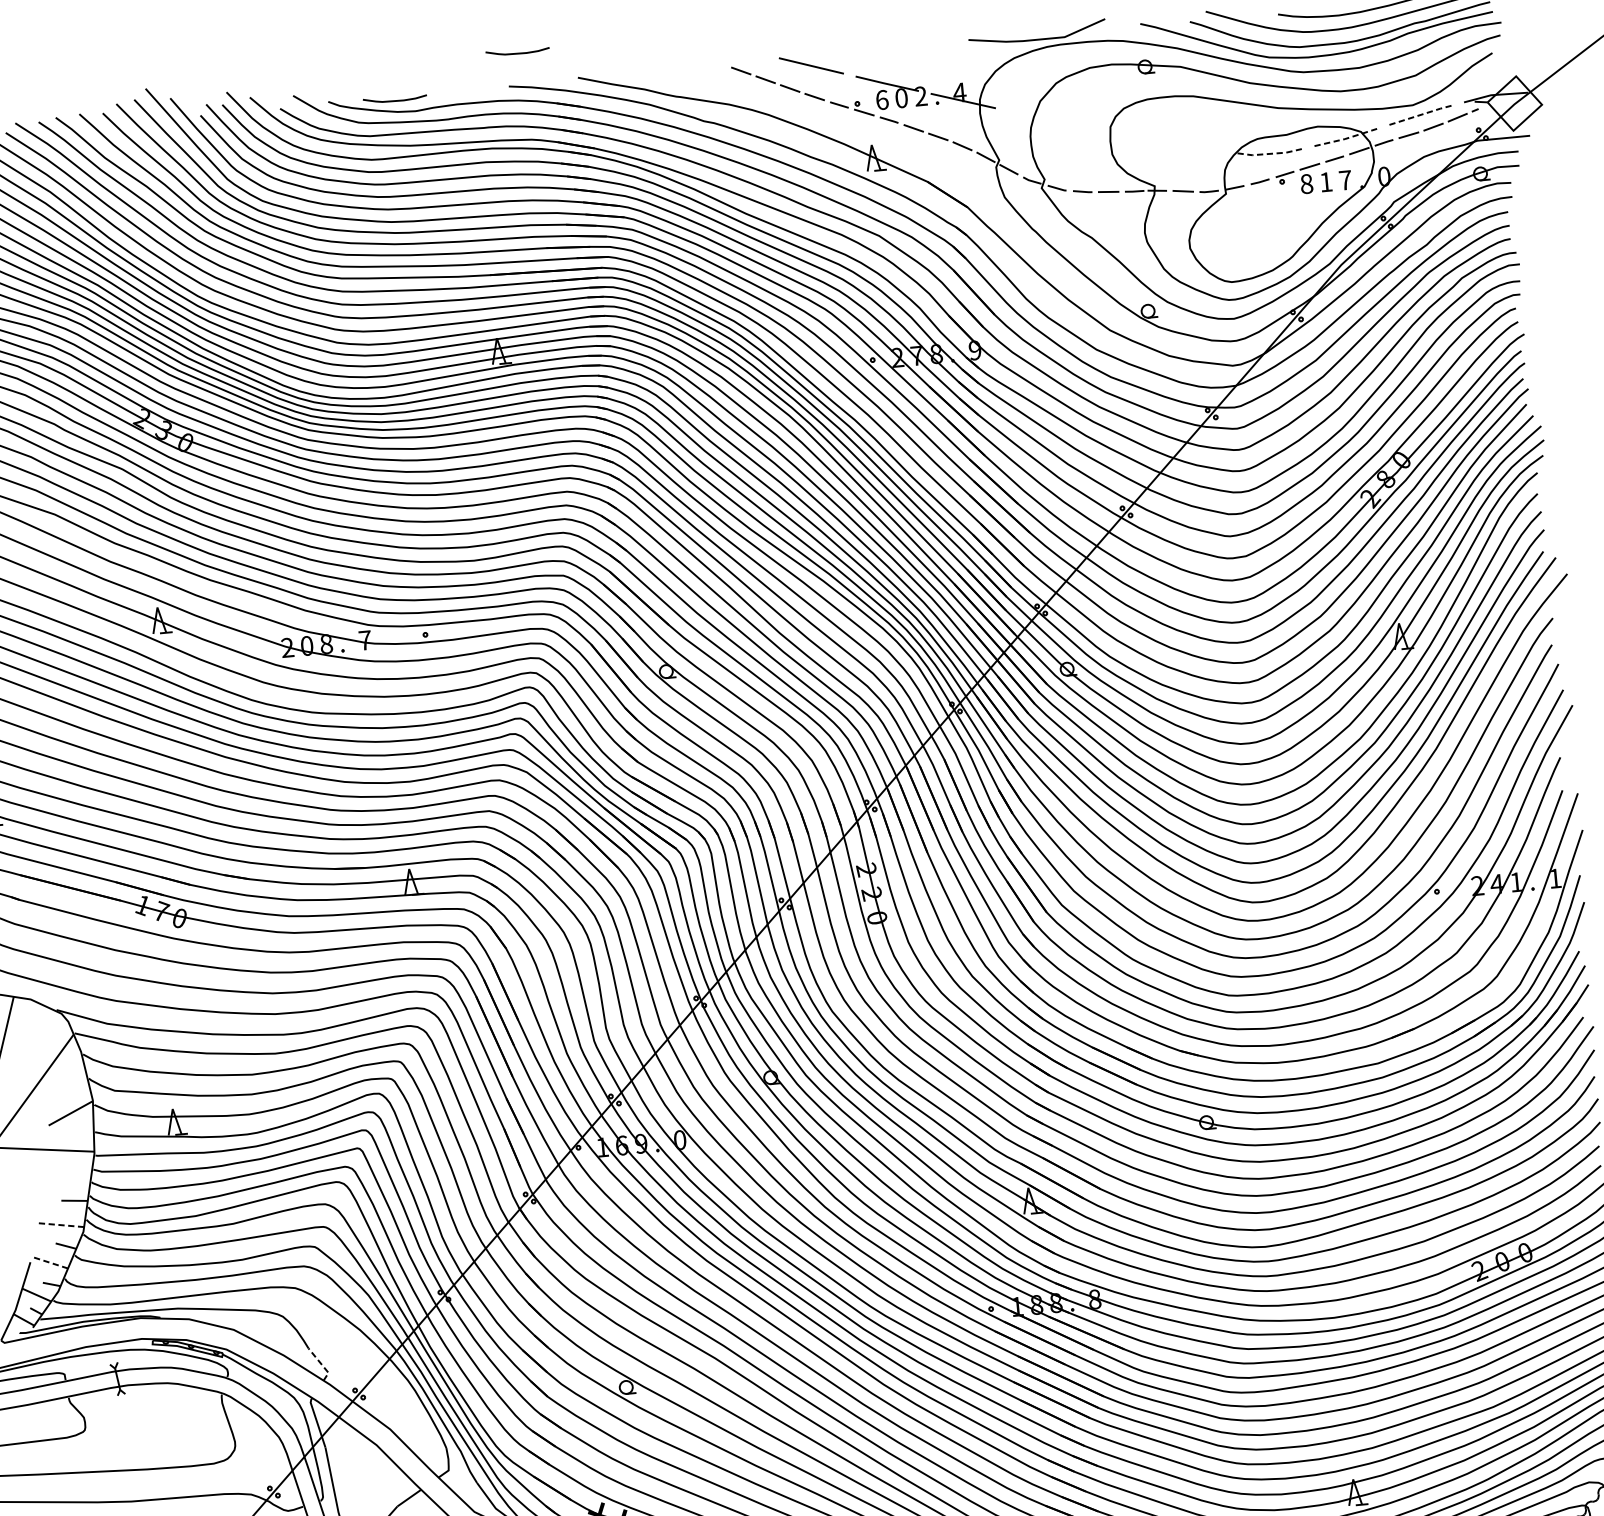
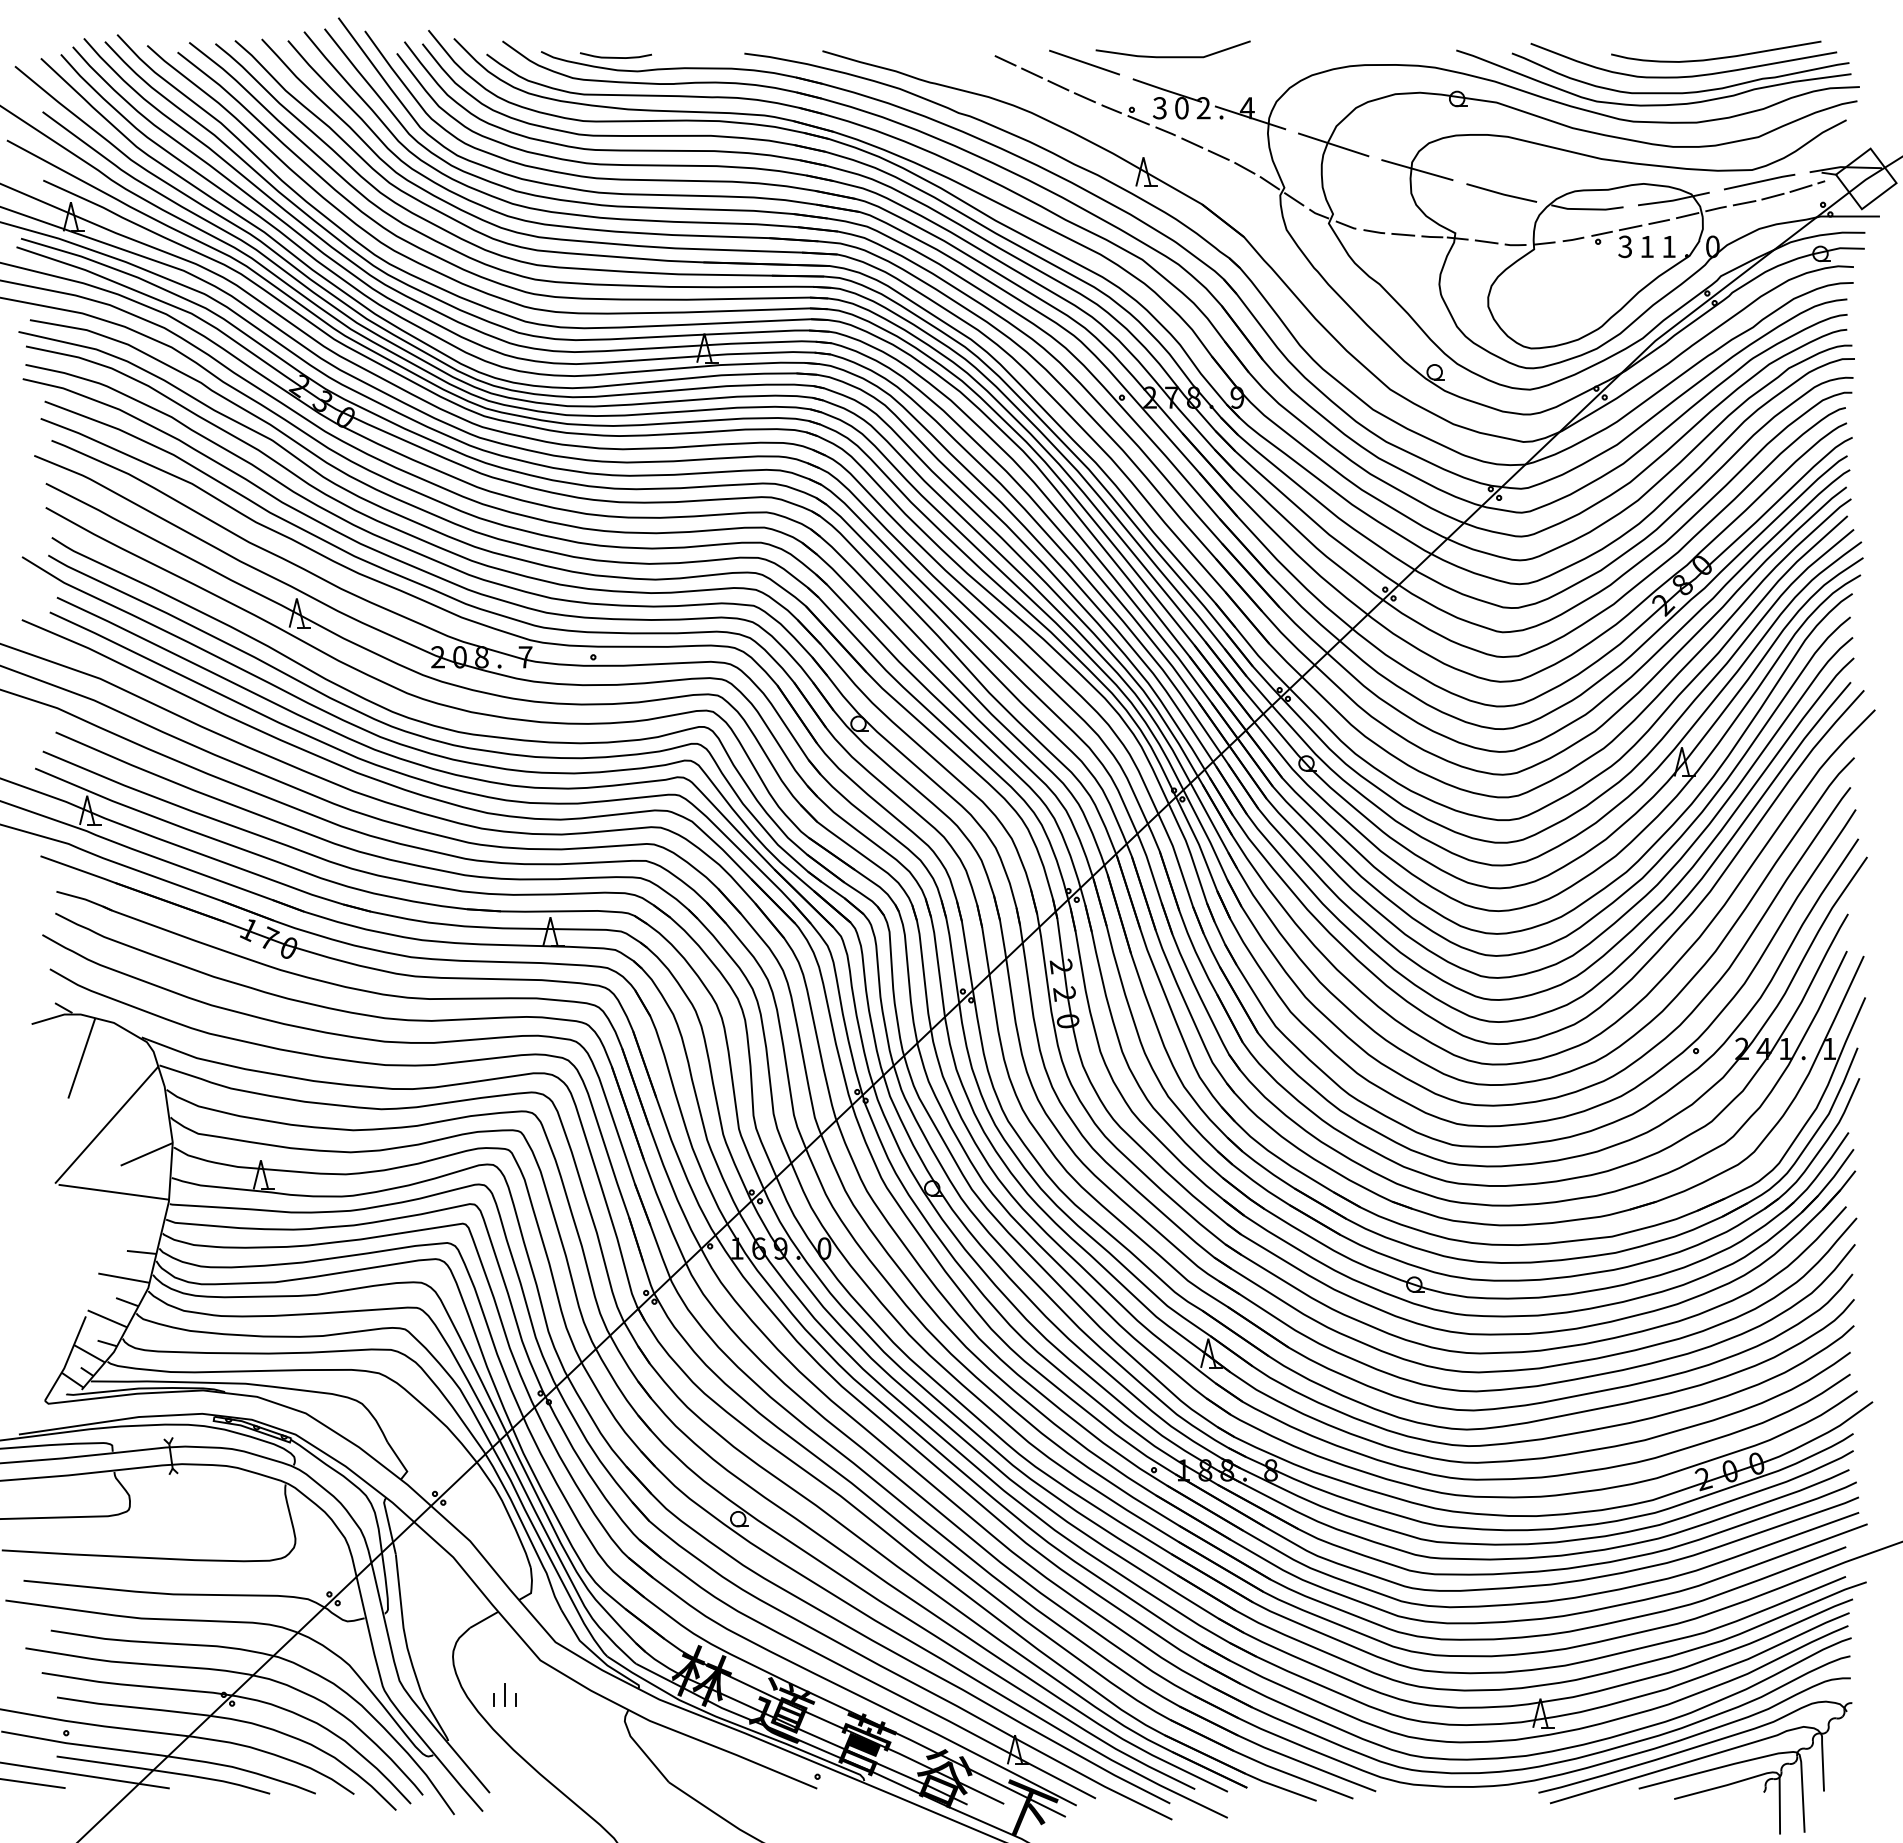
line: (1037, 39) -> (1172, 56), moved
curve: (517, 53) -> (757, 17), removed
text: (881, 100) -> (1159, 108), 6 -> 3
line: (1421, 114) -> (1760, 181), dashed -> solid
line: (1039, 117) -> (1333, 144), added
line: (1115, 133) -> (1417, 170), added
line: (1345, 138) -> (1673, 200), dashed -> solid
line: (1191, 146) -> (1500, 192), added
line: (1270, 154) -> (1588, 209), dashed -> solid
text: (1345, 180) -> (1668, 246), 7 -> 1
text: (1306, 183) -> (1625, 246), 8 -> 3
line: (60, 1225) -> (123, 1278), dashed -> solid
line: (49, 1262) -> (107, 1318), dashed -> solid
line: (321, 1364) -> (400, 1461), dashed -> solid

